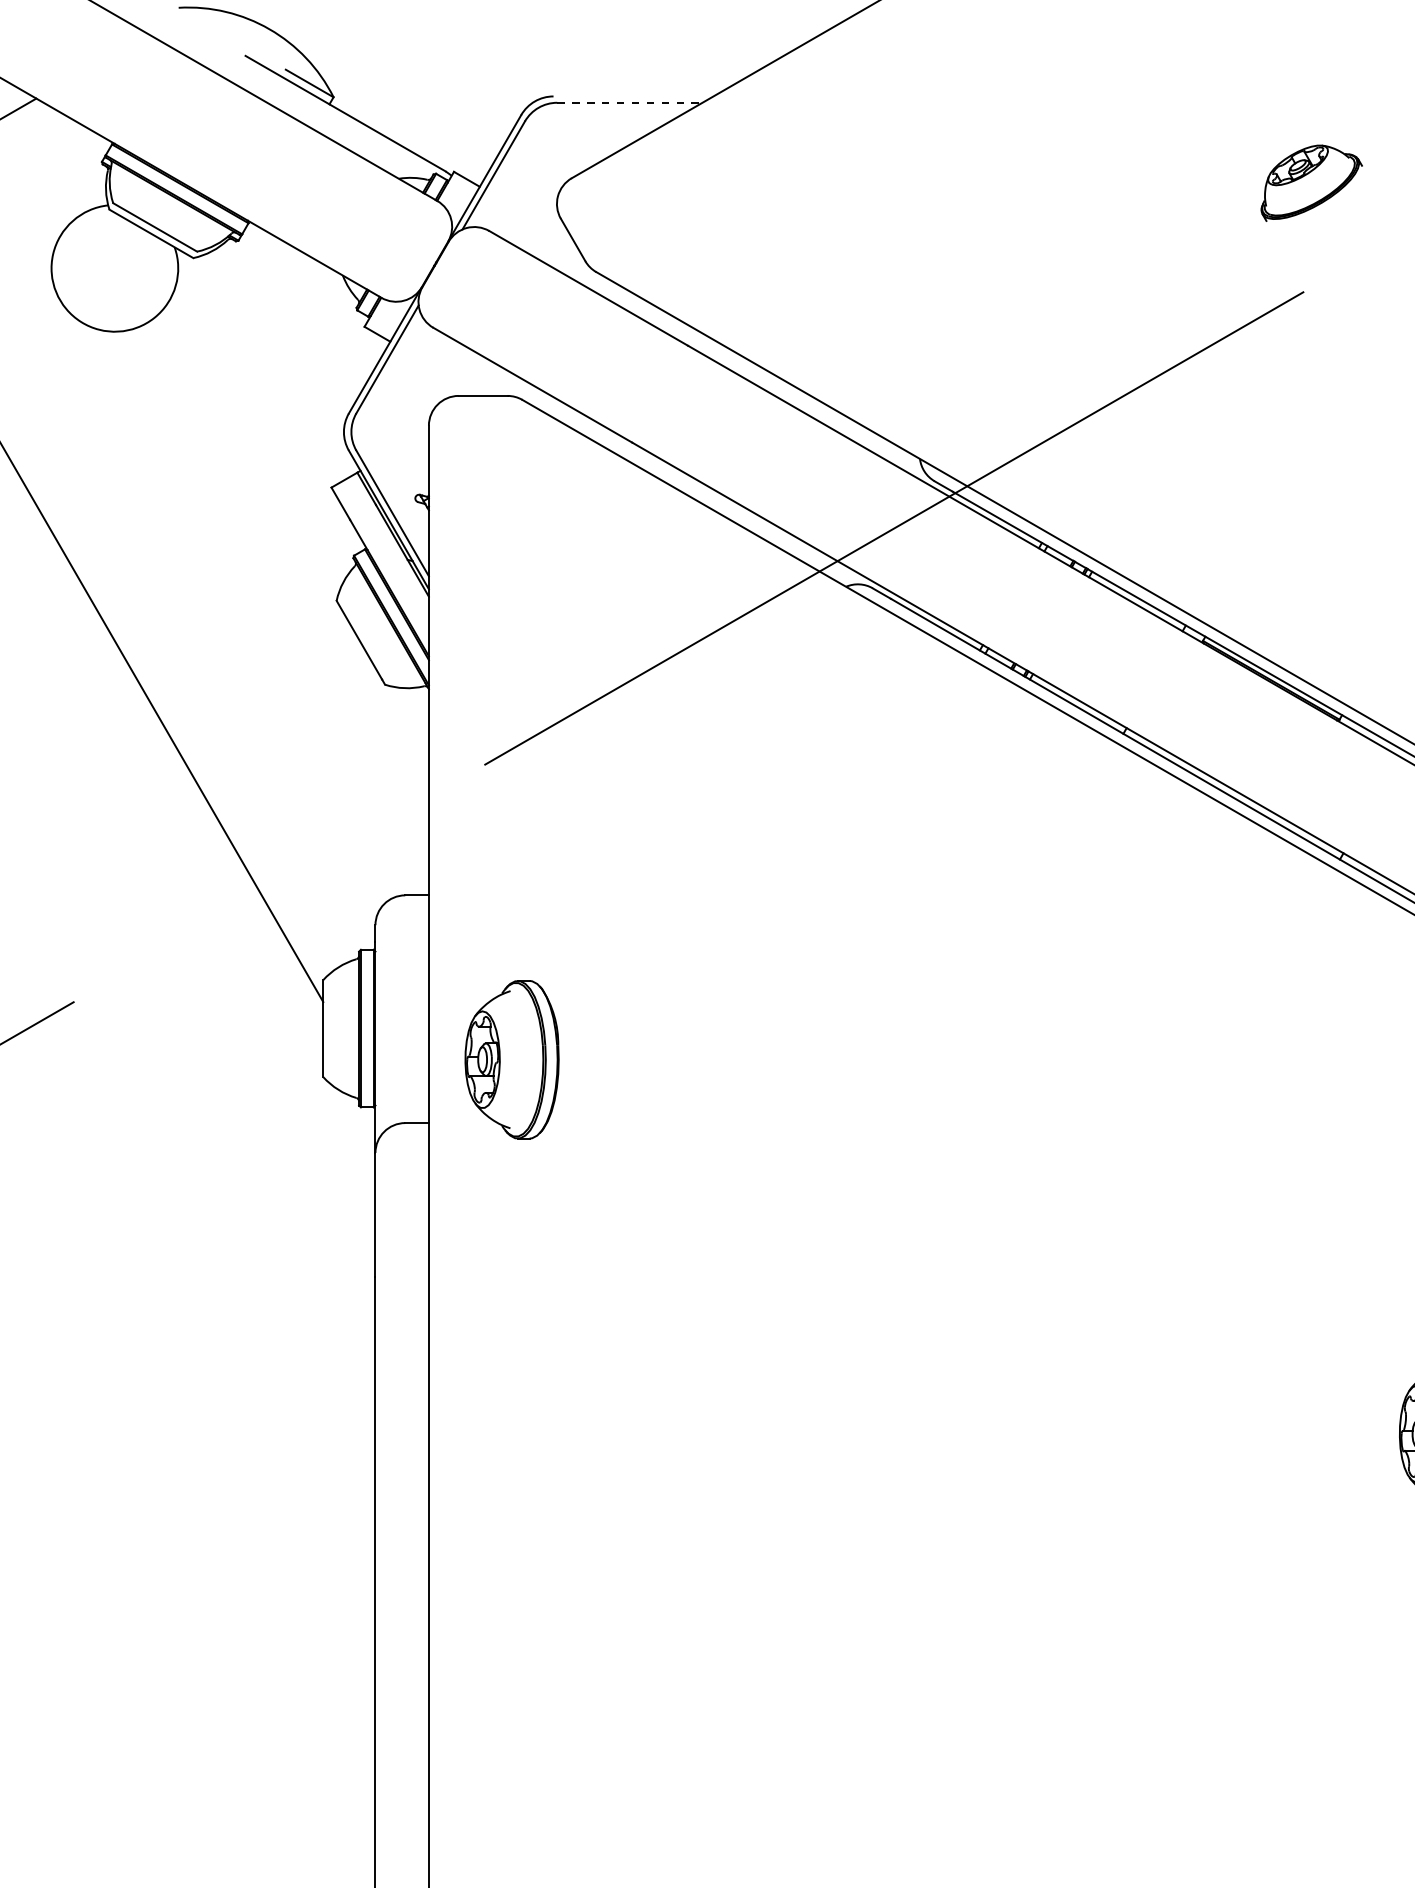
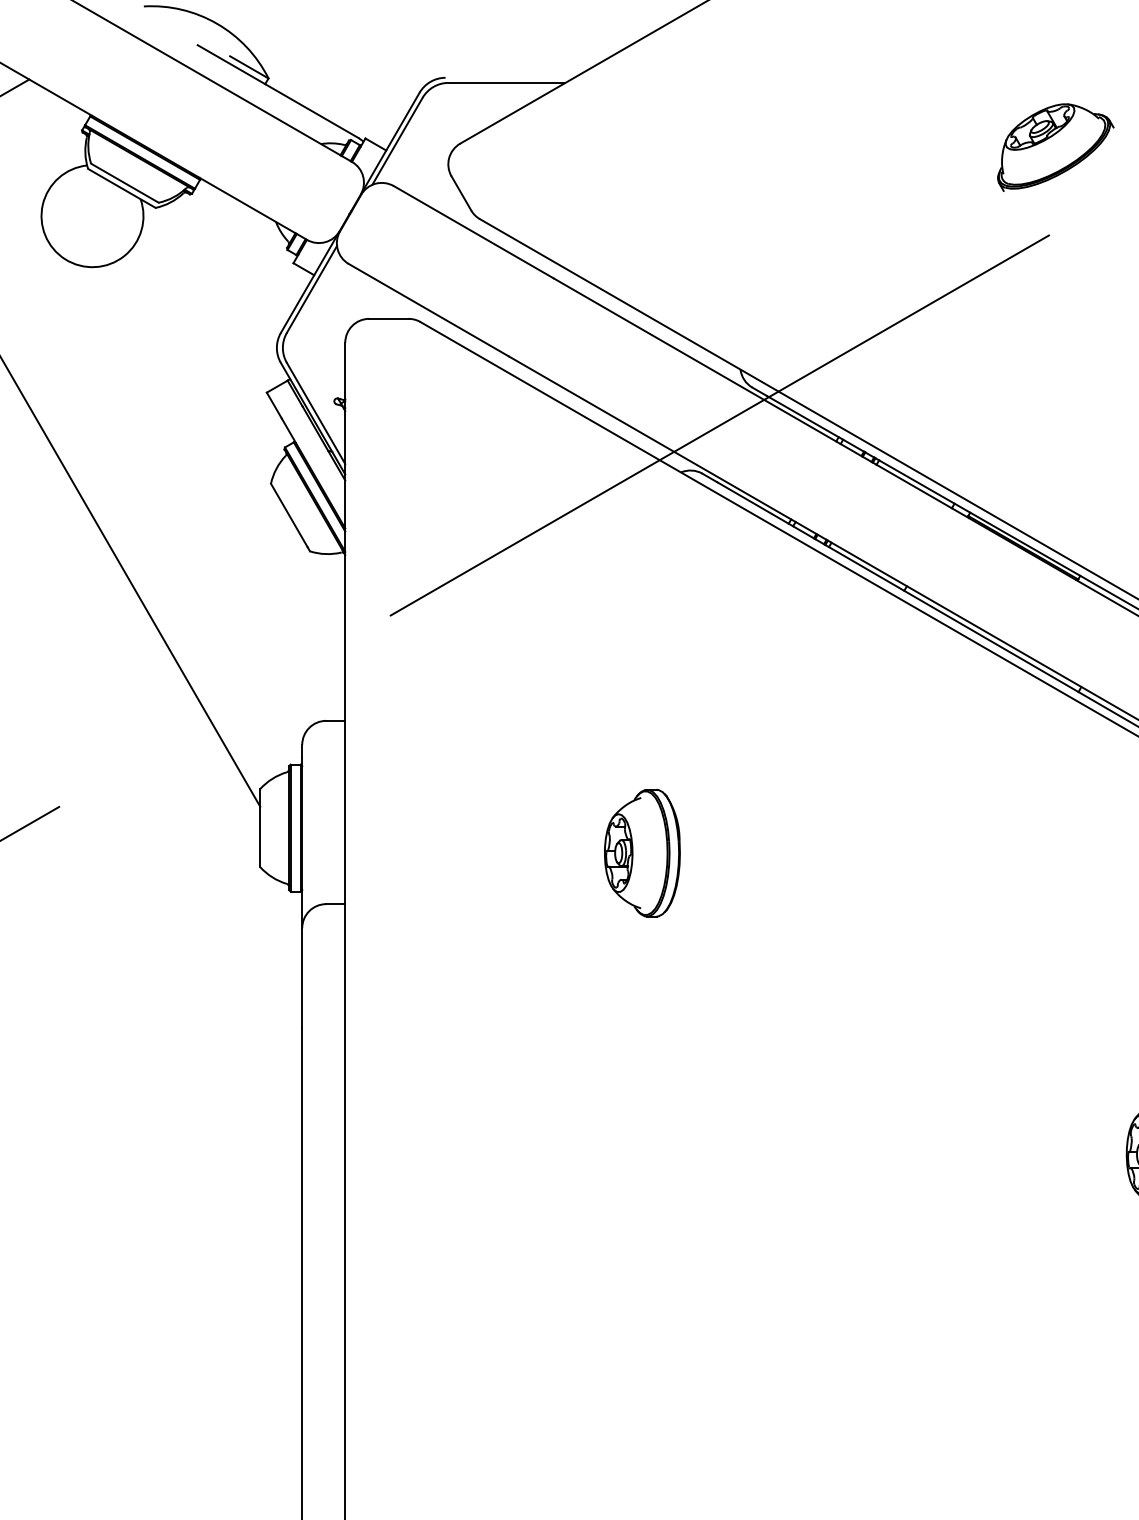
line: (629, 102) -> (506, 82), dashed -> solid
part: (1311, 183) -> (1055, 147), size x1.43
part: (511, 1059) -> (641, 852), moved

